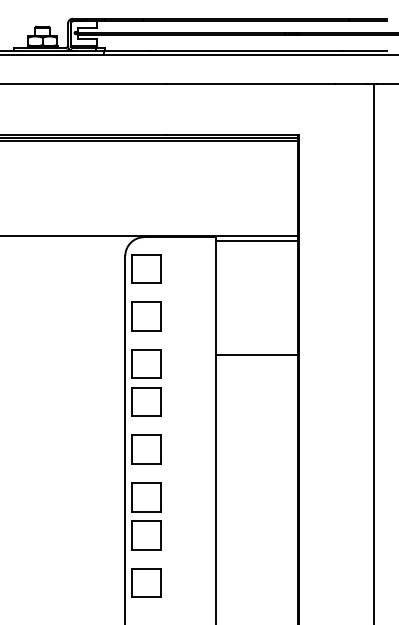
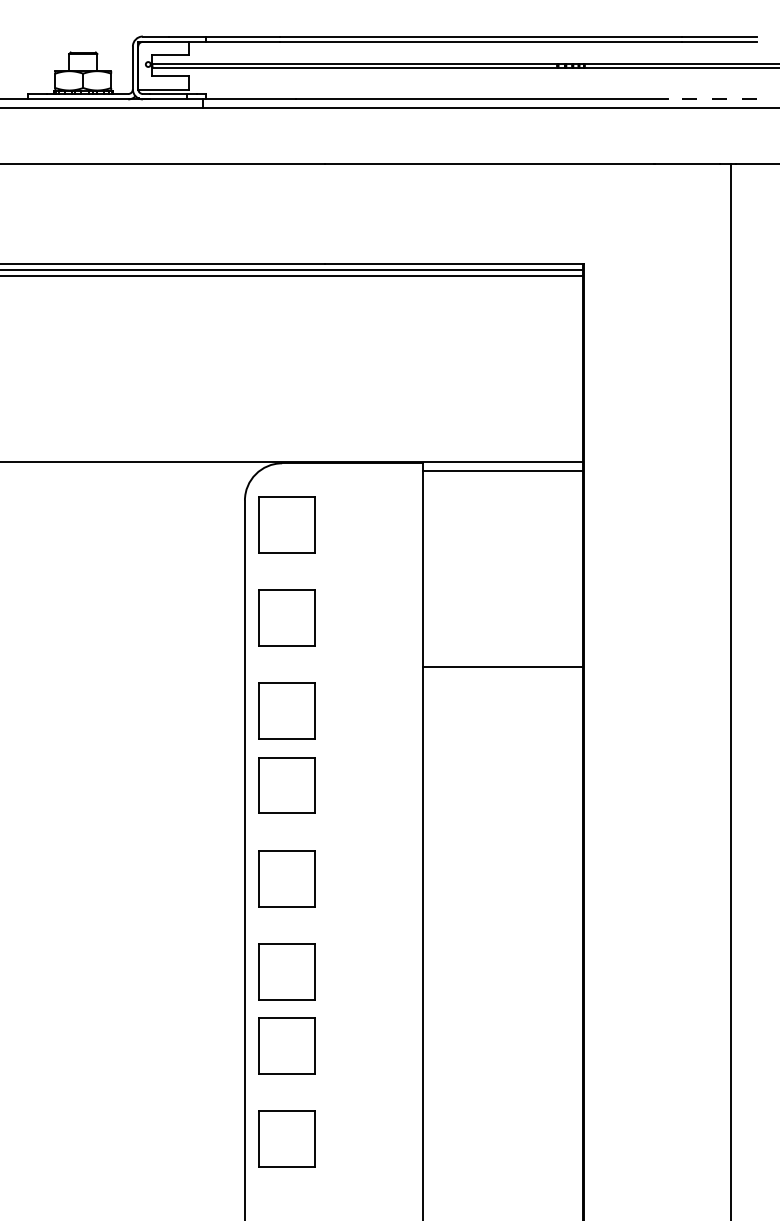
line: (364, 50) -> (712, 98), solid -> dashed
line: (257, 355) -> (503, 667), moved

